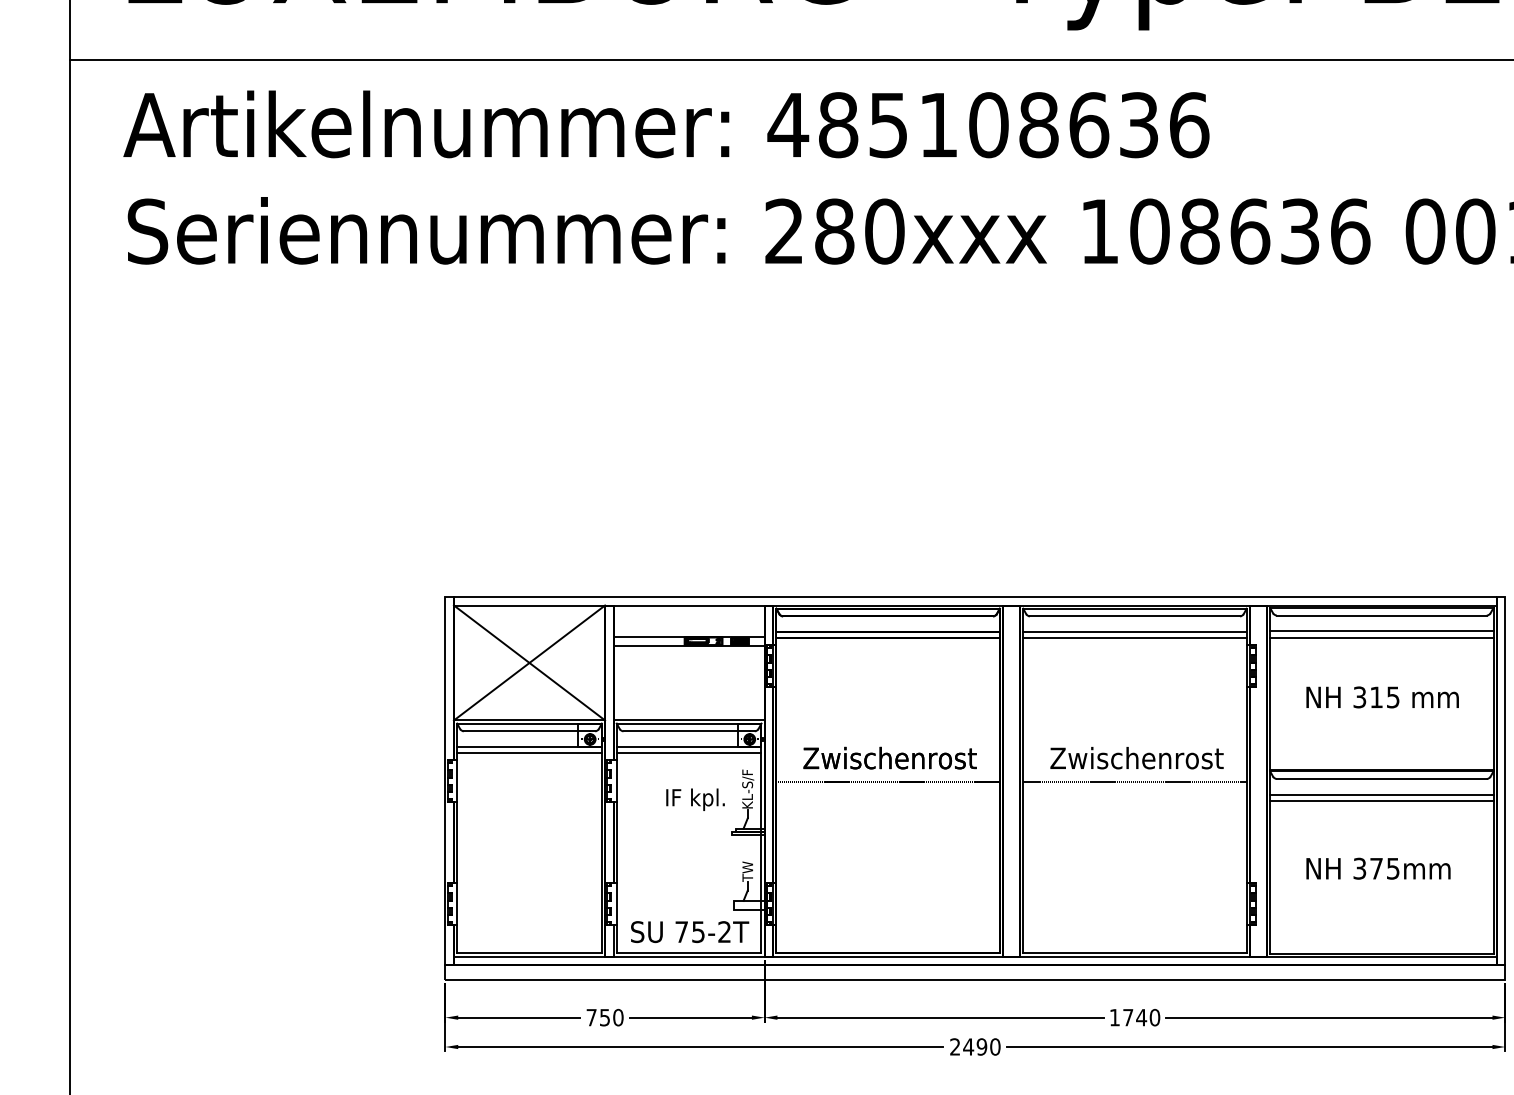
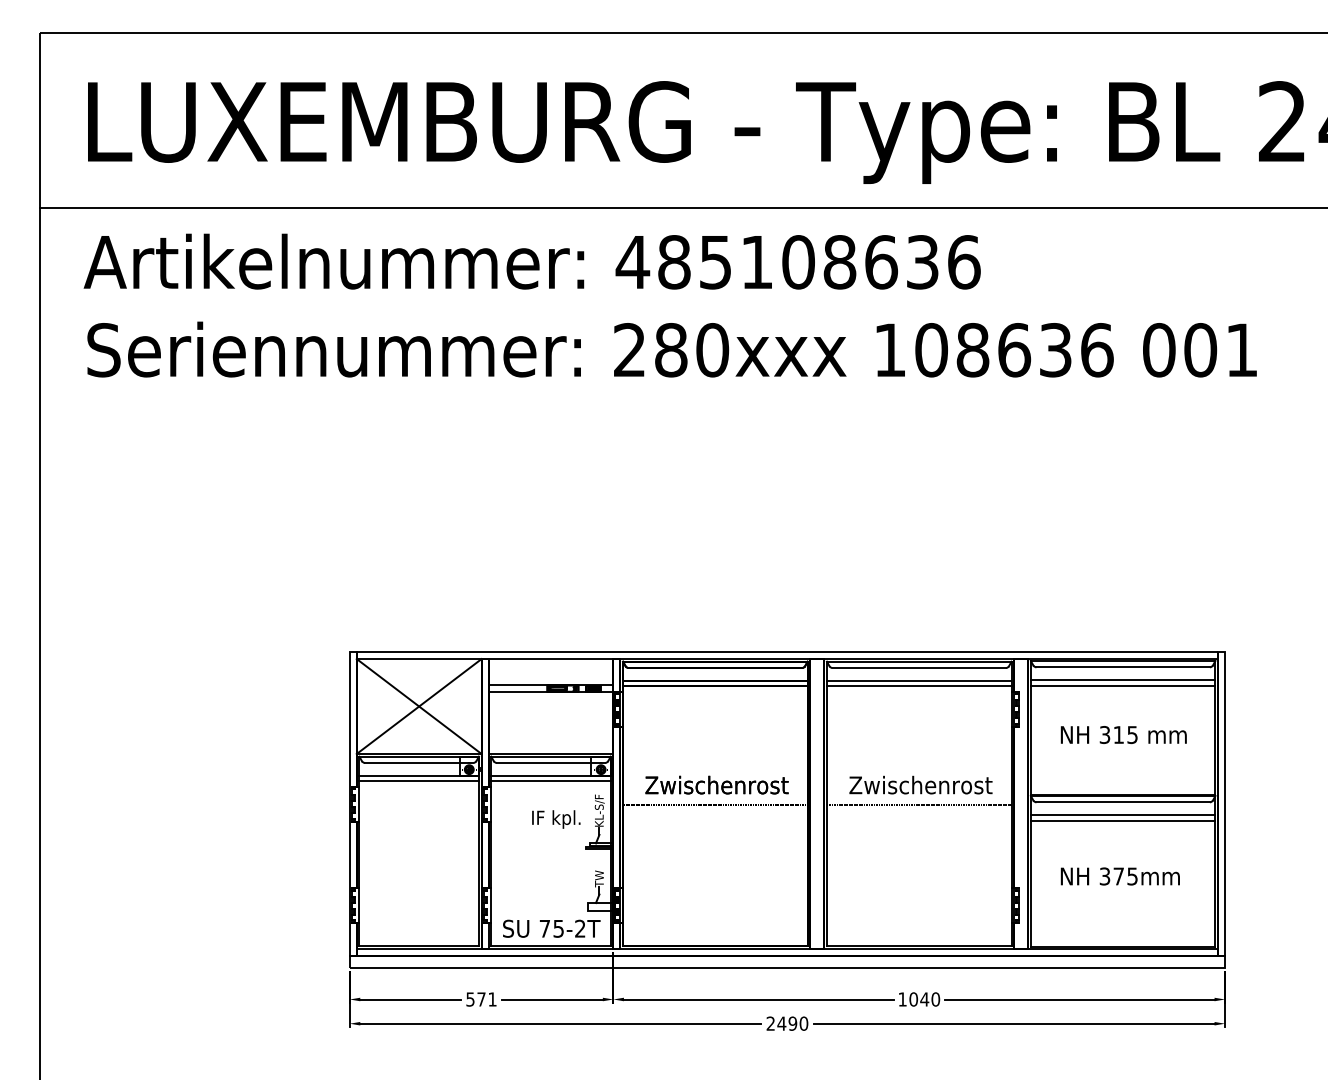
text: (604, 1017) -> (481, 999), 750 -> 571
text: (1127, 1017) -> (913, 999), 1740 -> 1040

